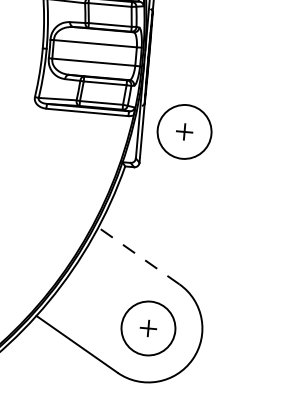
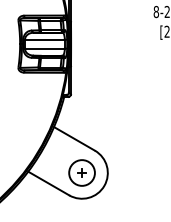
part: (183, 130) -> (90, 77), removed
line: (138, 255) -> (74, 138), dashed -> solid

